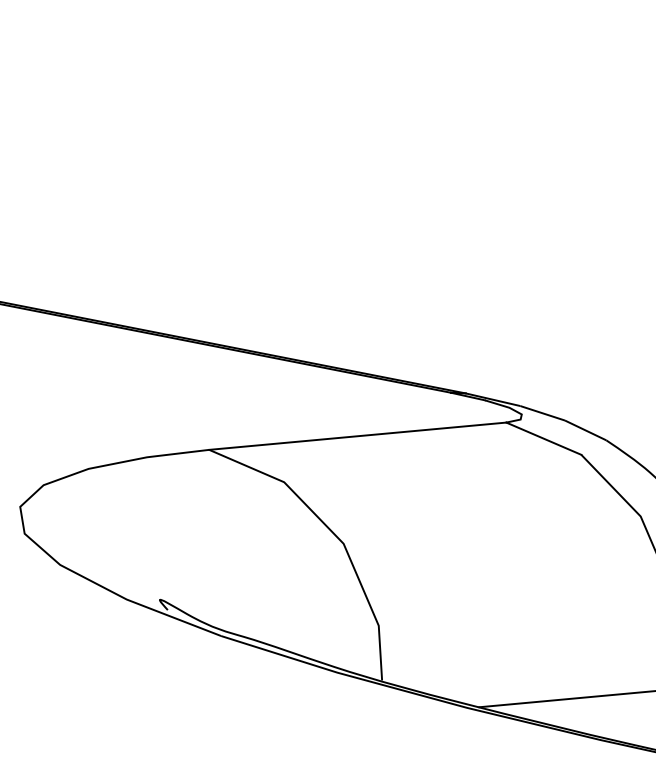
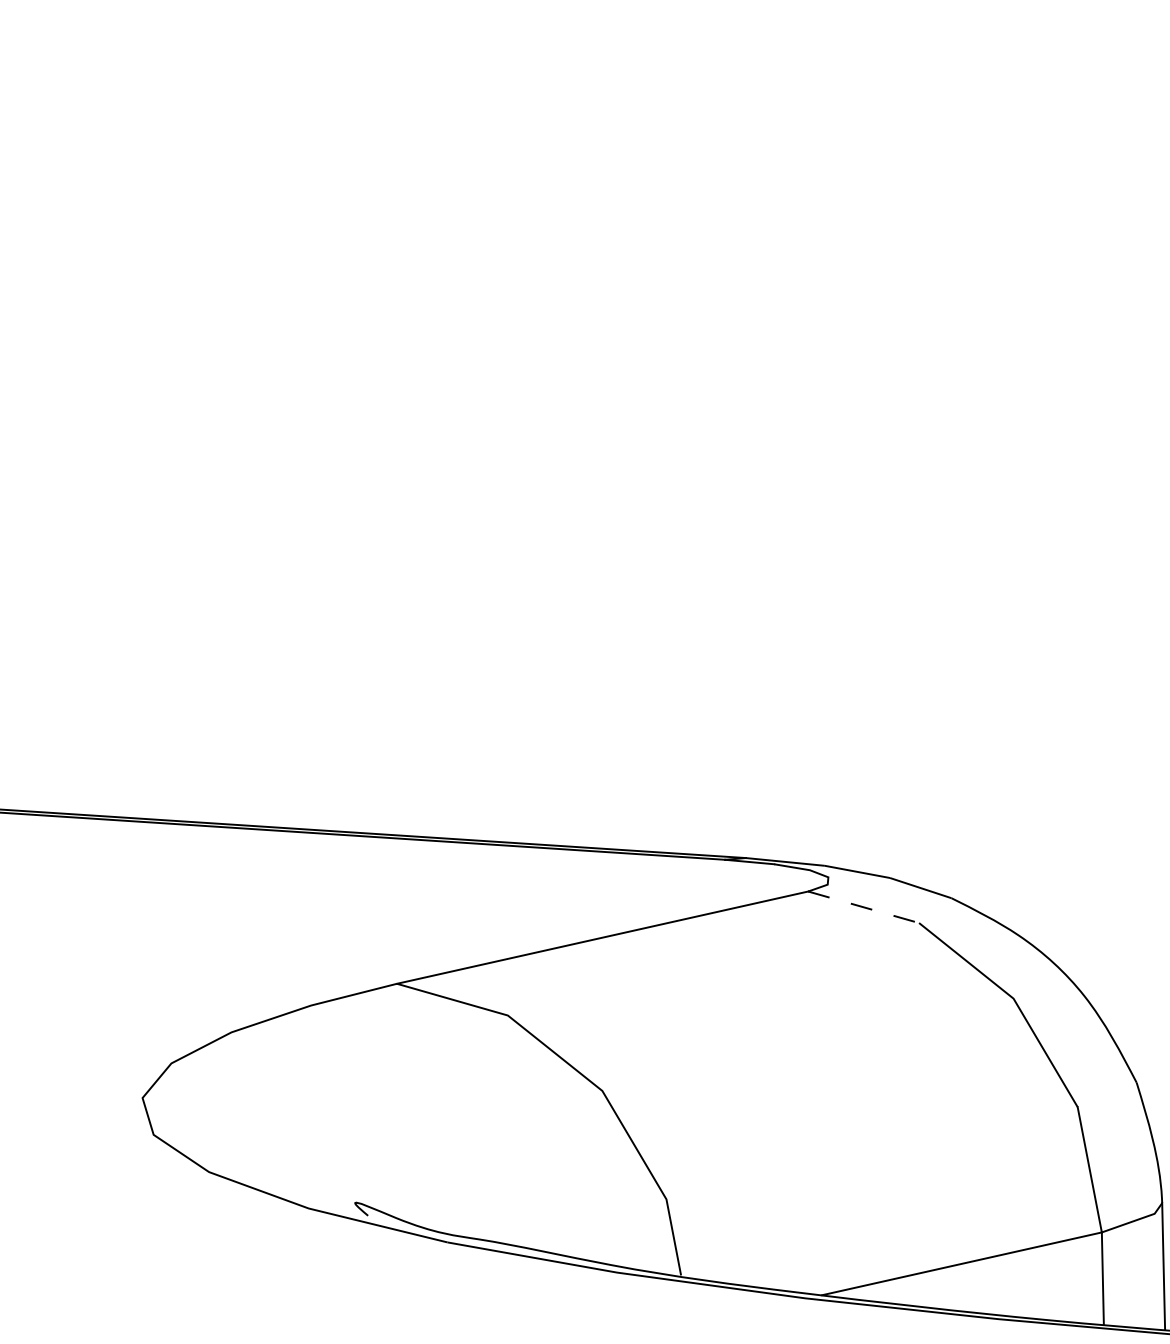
line: (543, 438) -> (863, 907), solid -> dashed

